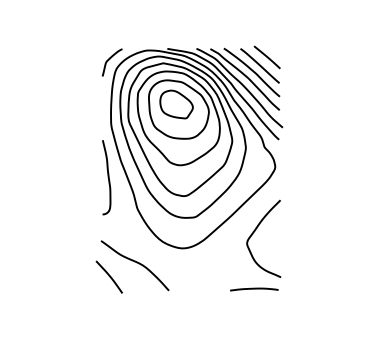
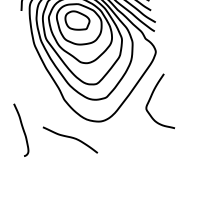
curve: (107, 177) -> (22, 129), moved
curve: (108, 276) -> (53, 151), removed
curve: (254, 289) -> (157, 140), removed

